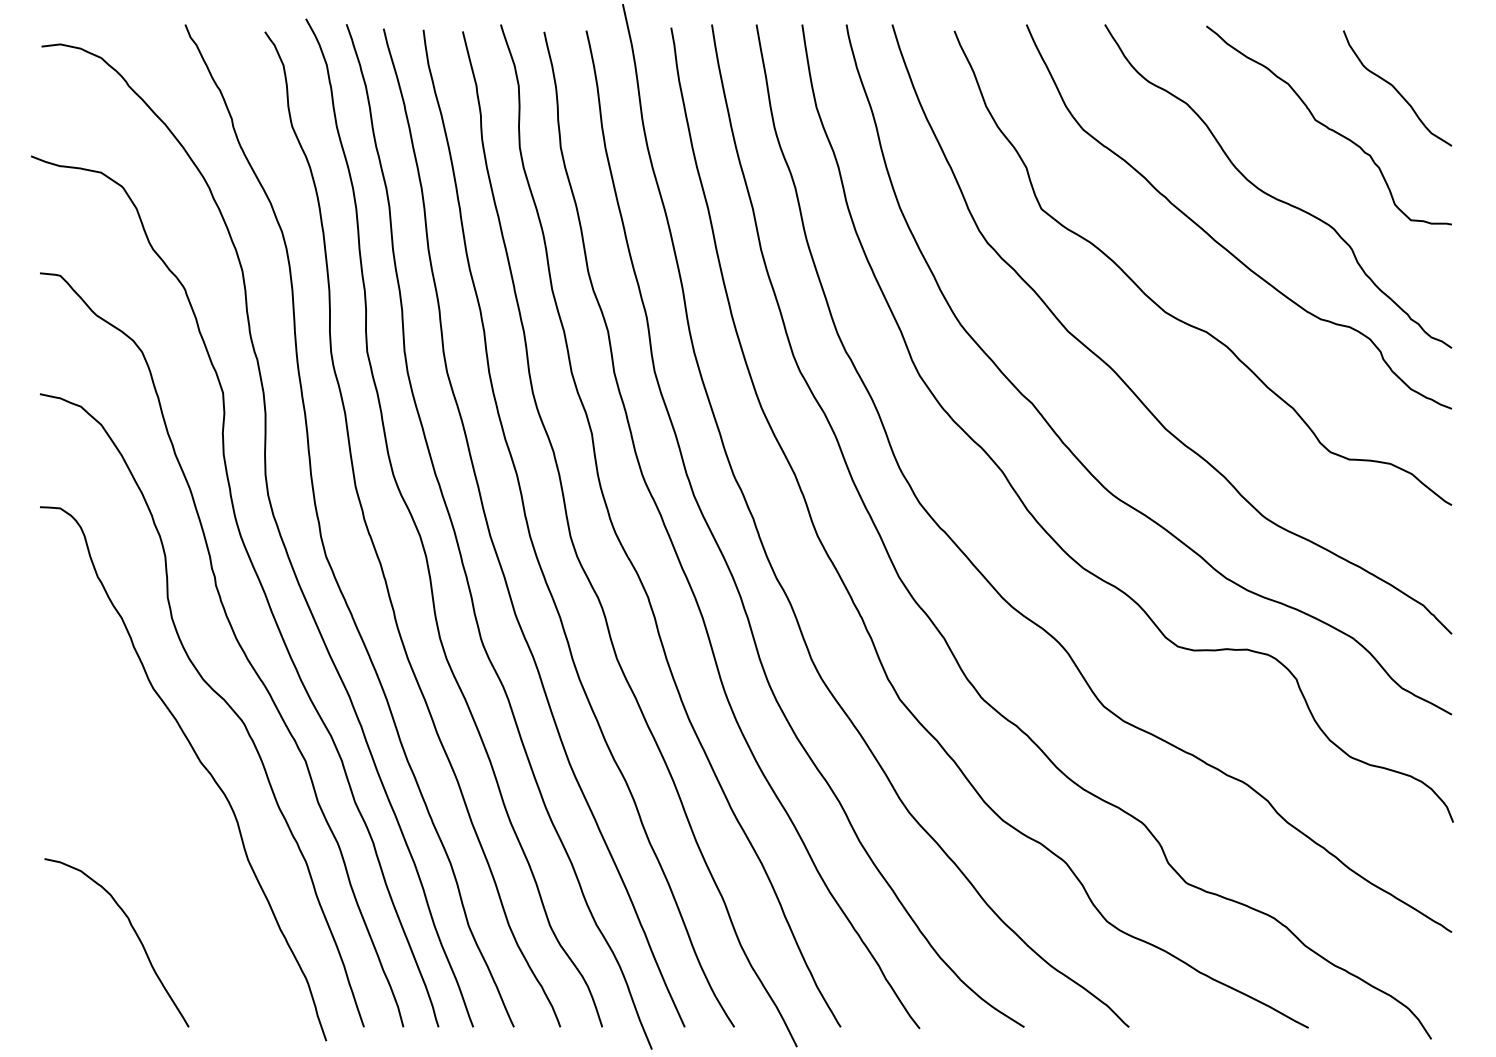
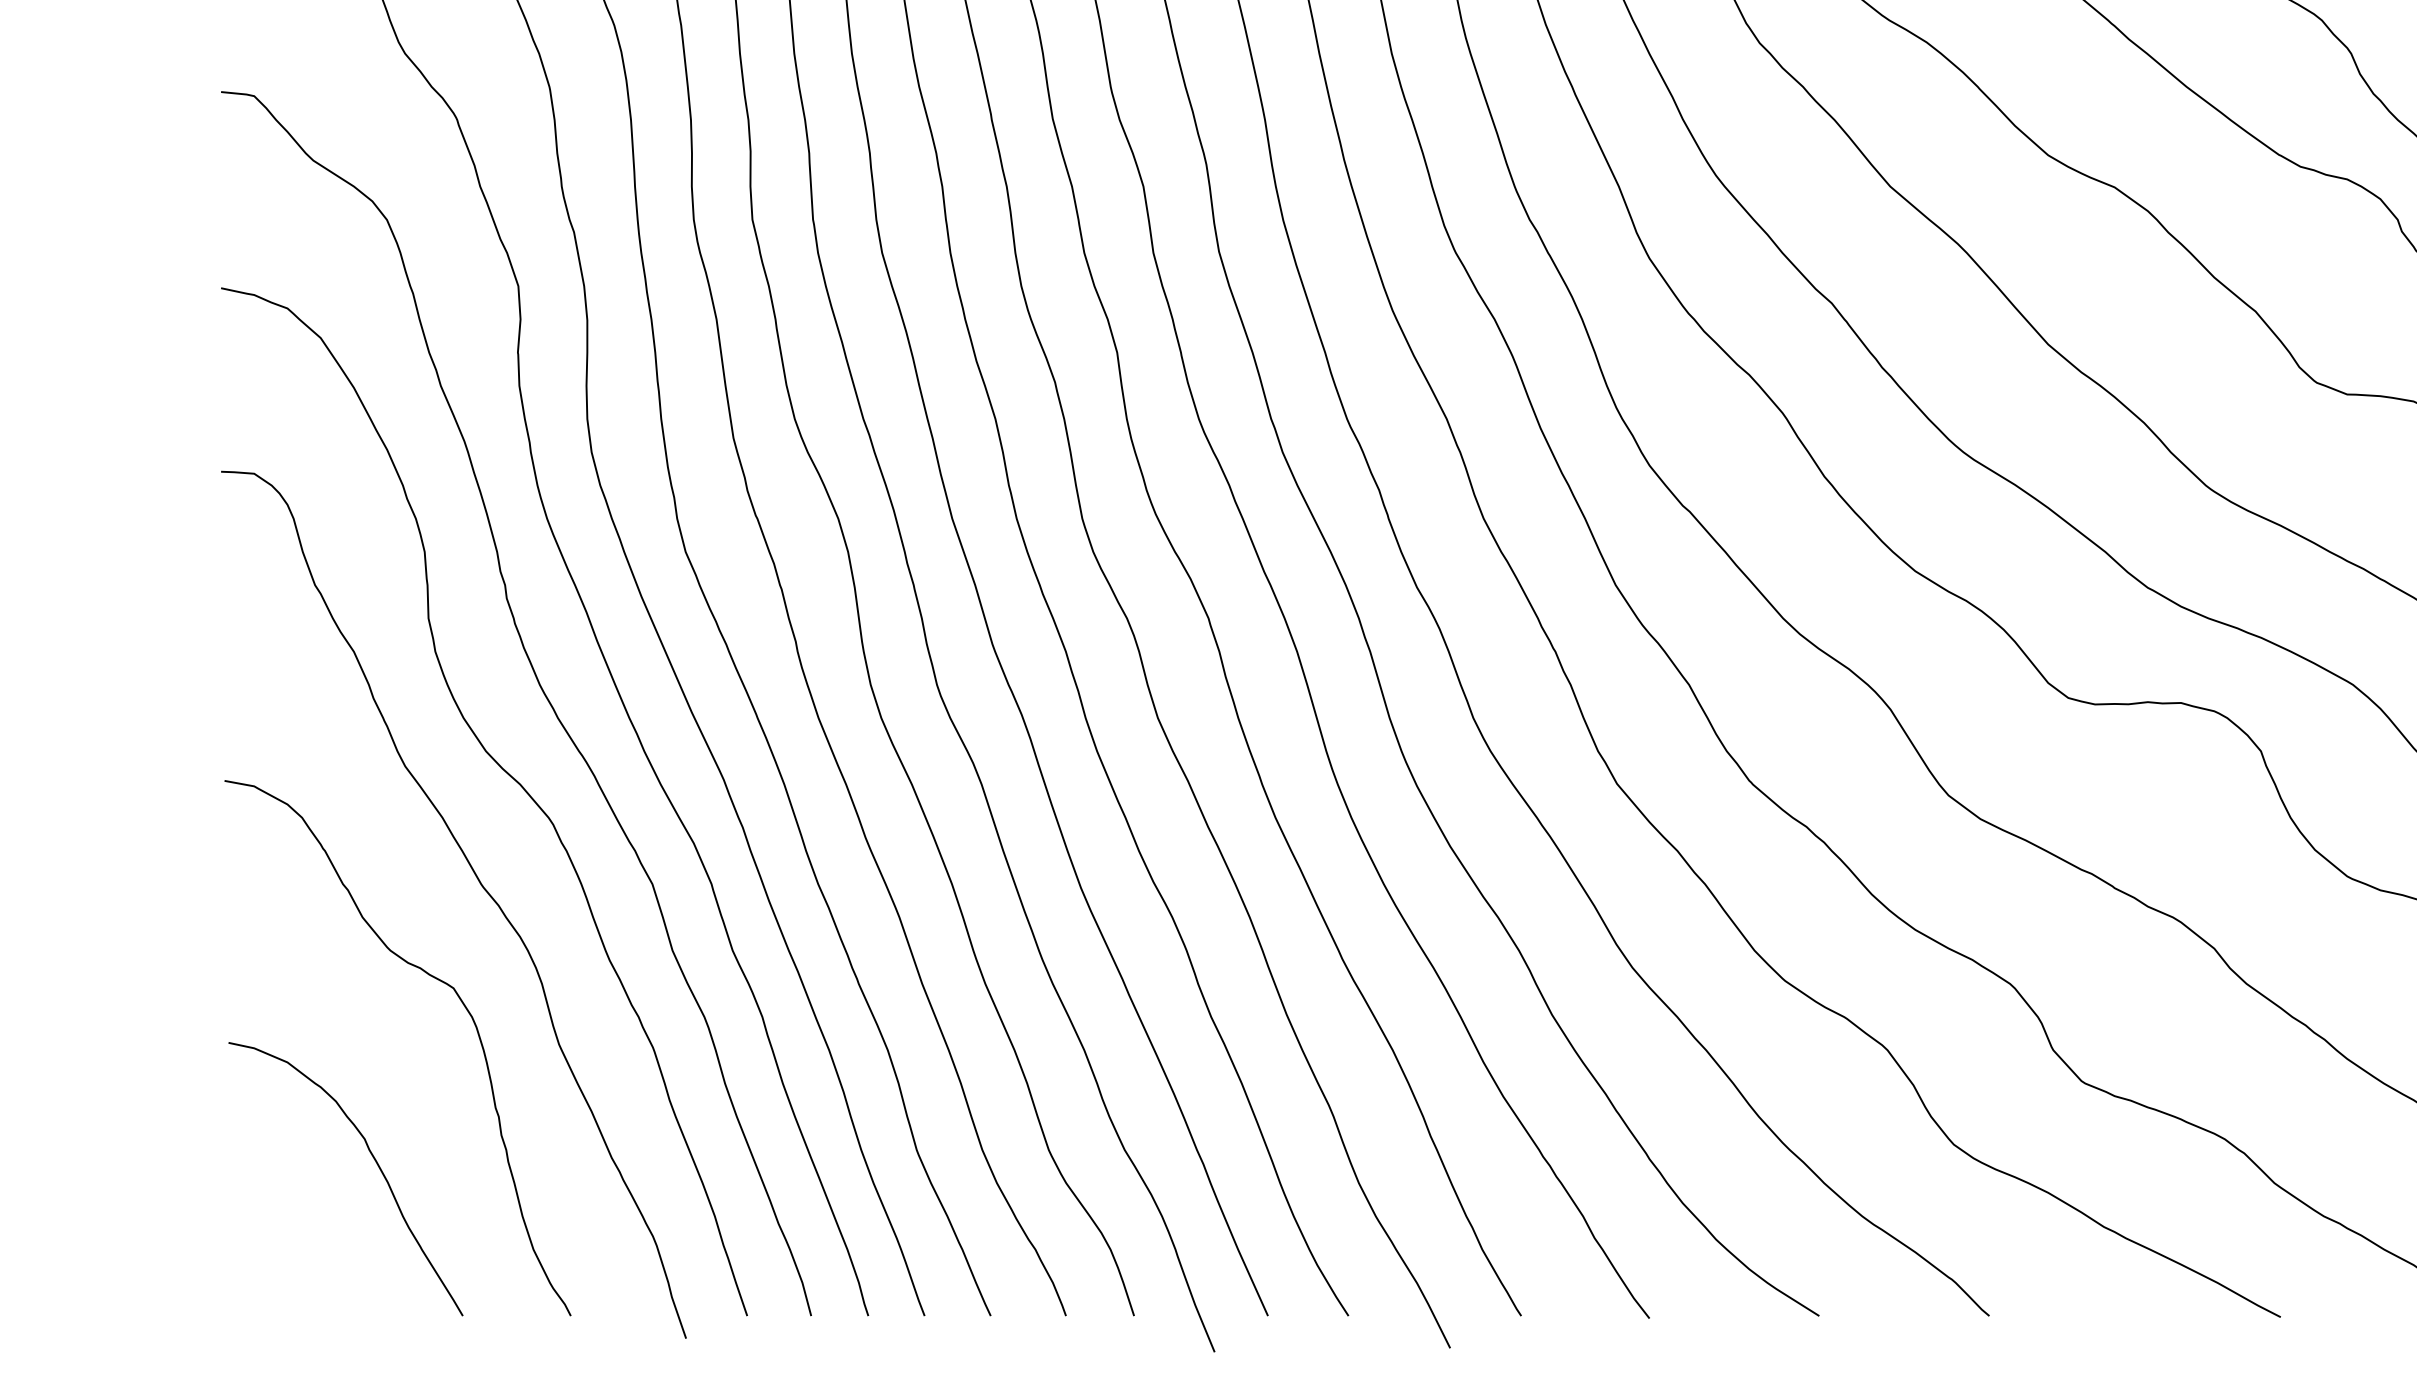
curve: (170, 819) -> (433, 978), added

